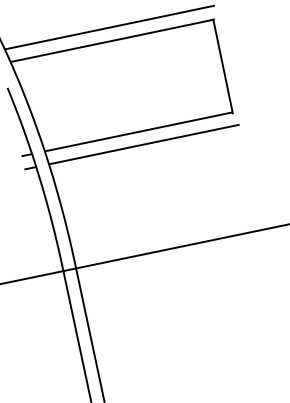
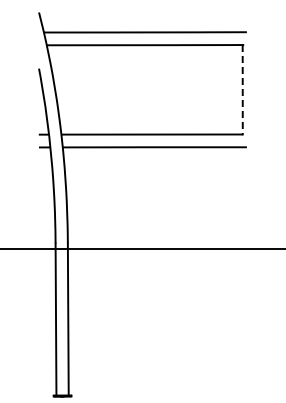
line: (222, 66) -> (242, 90), solid -> dashed

